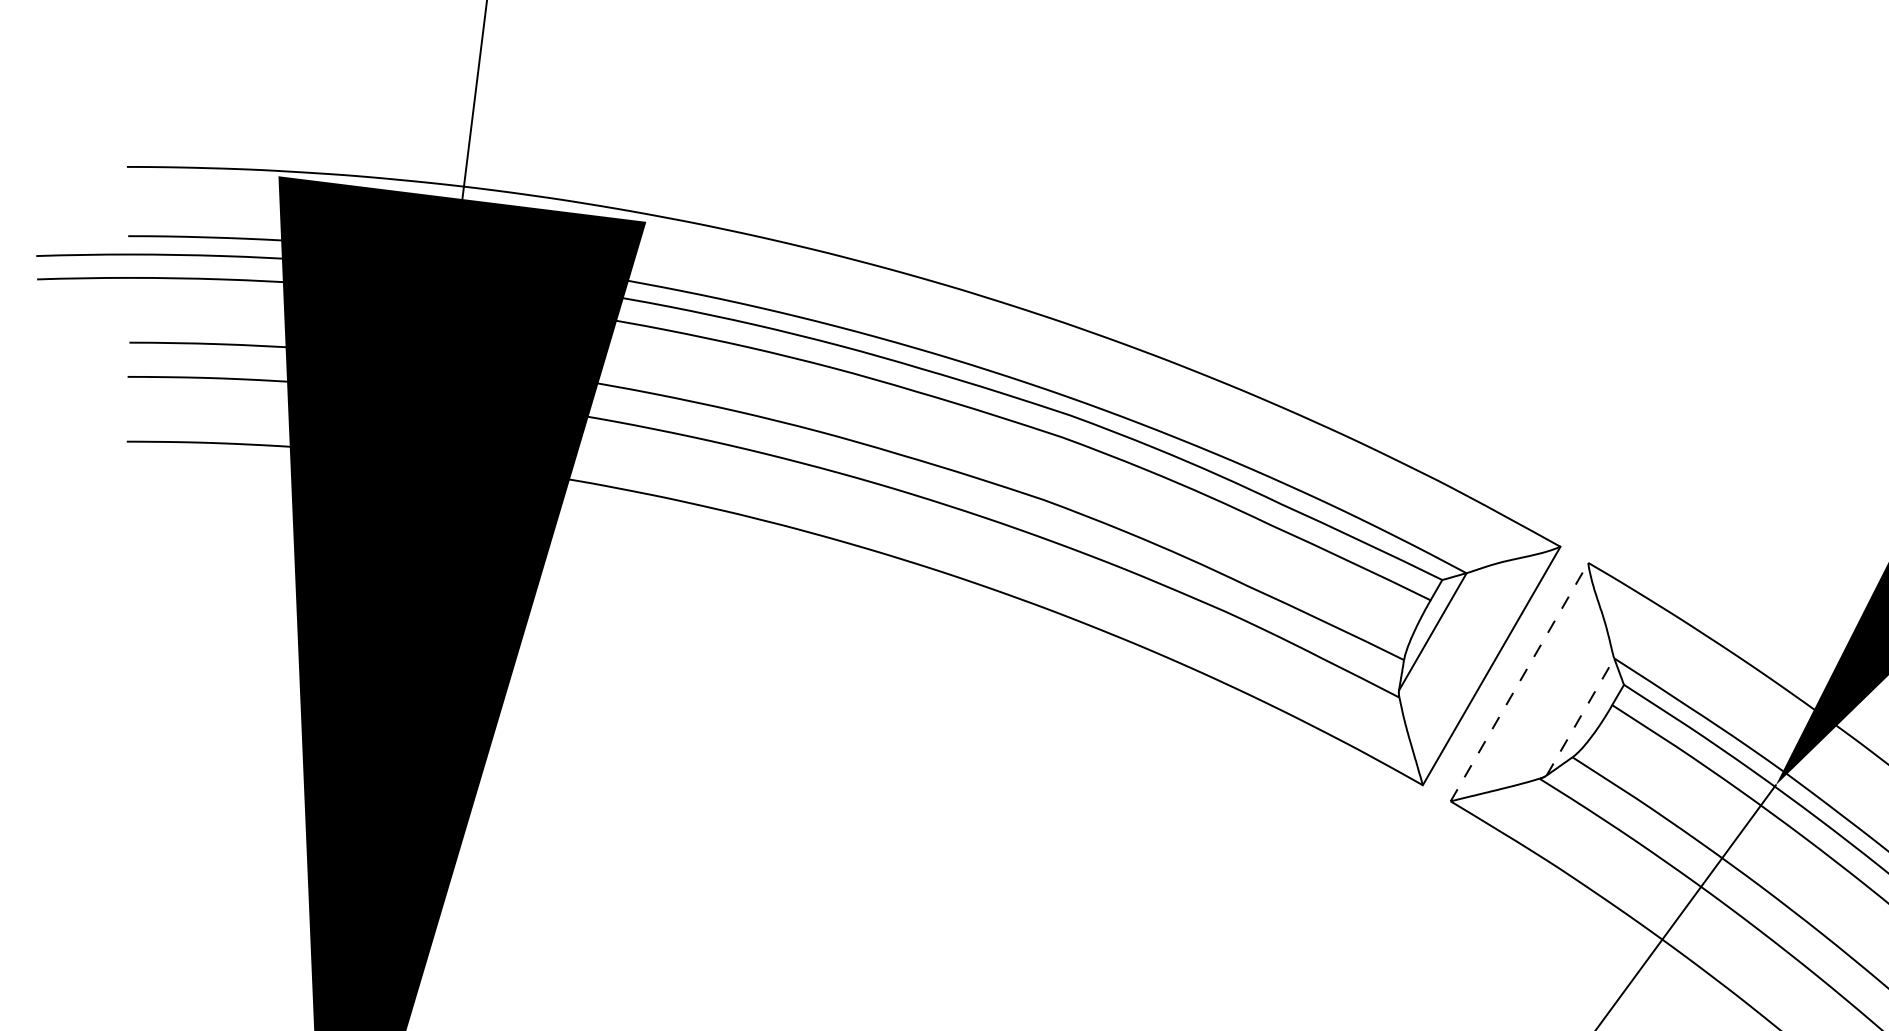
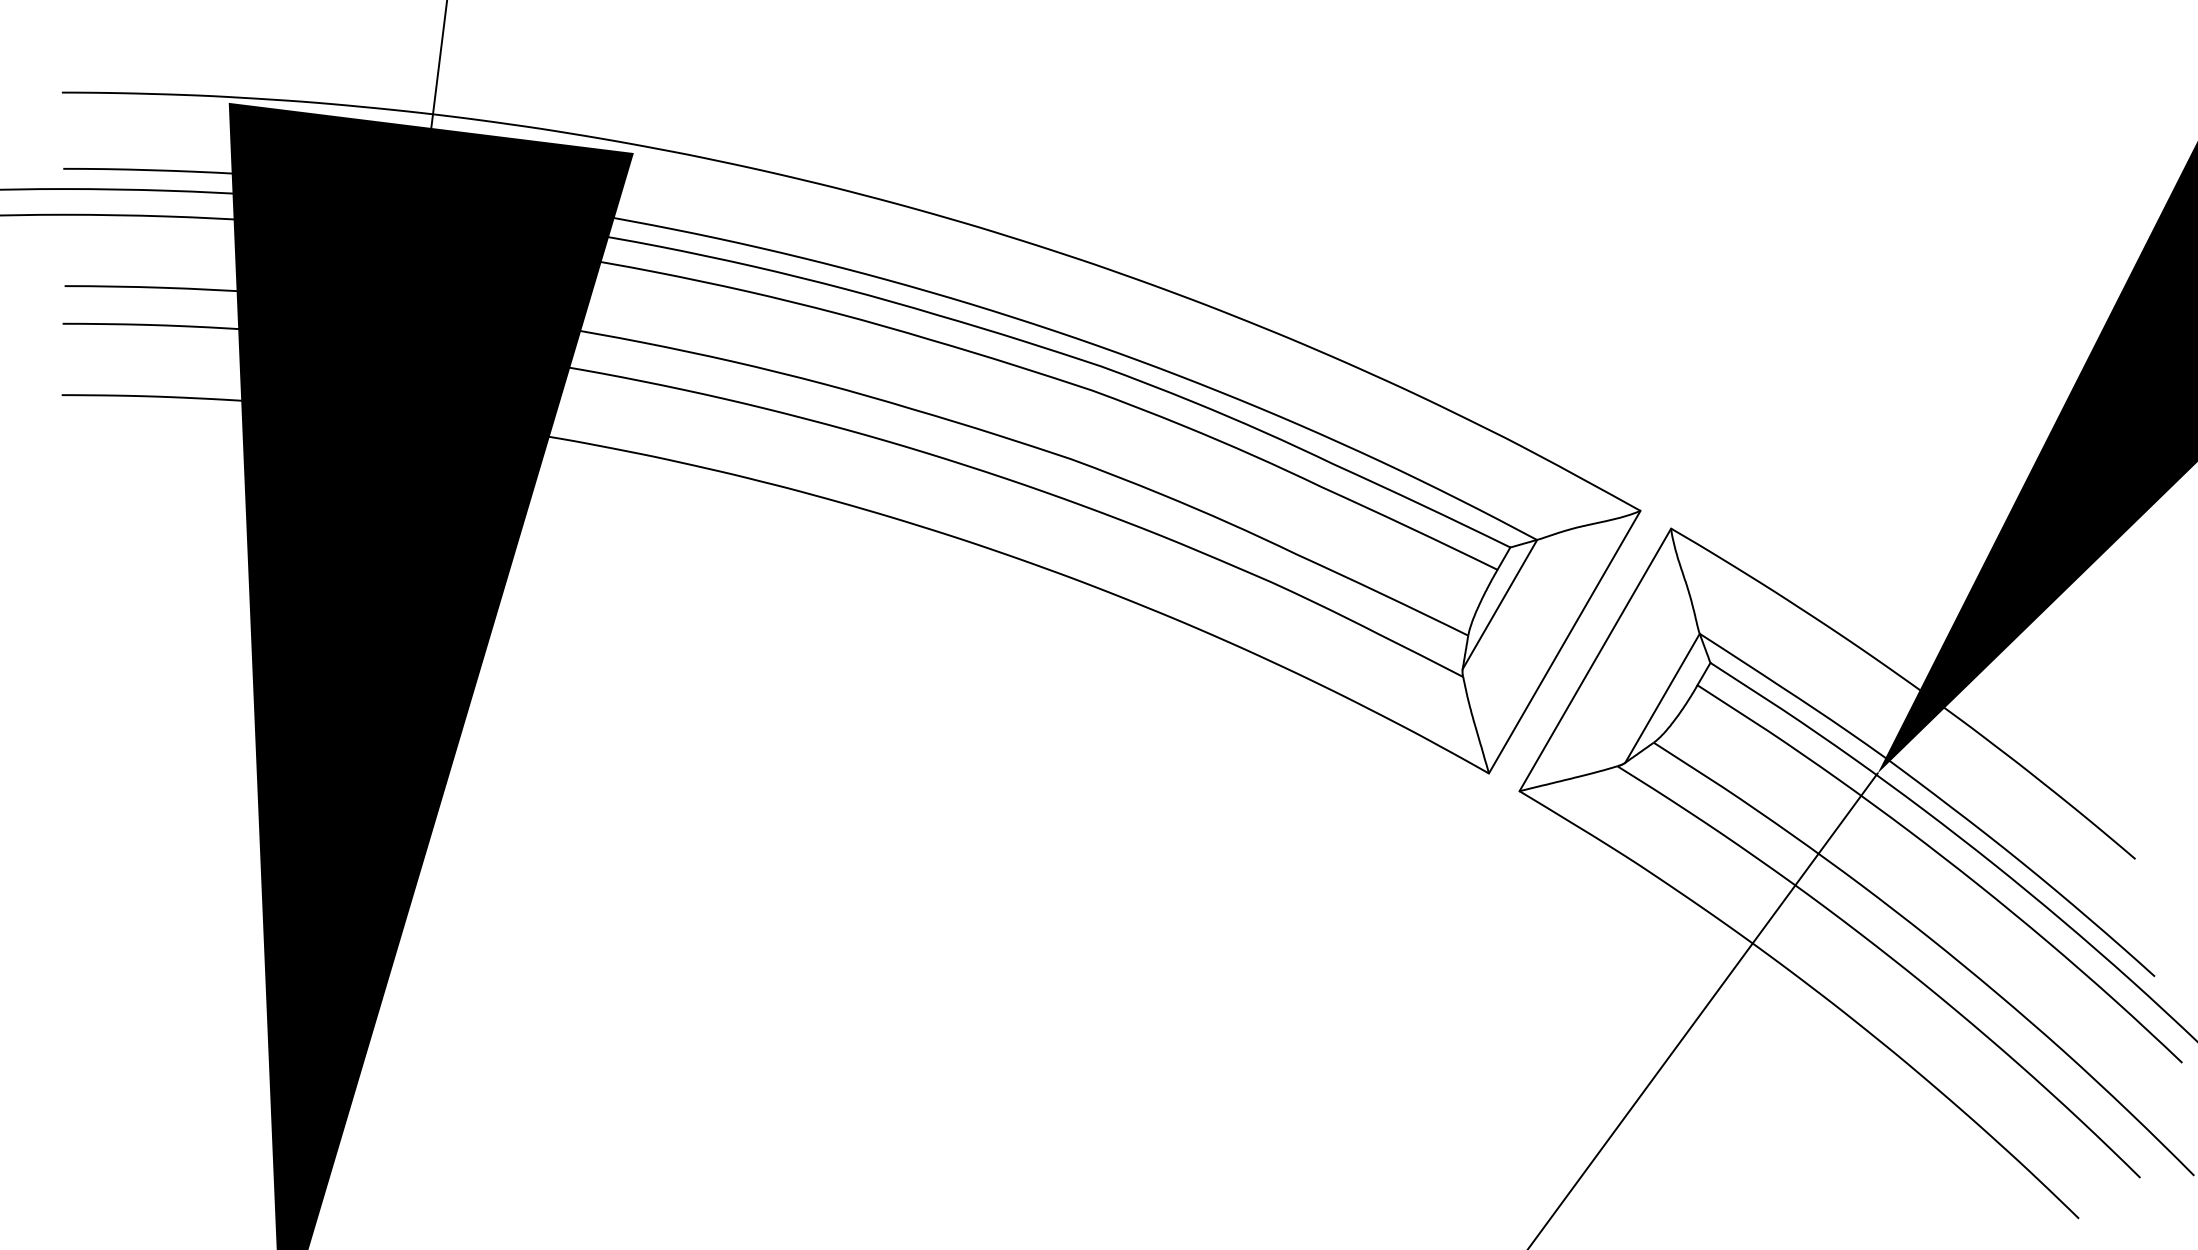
line: (1519, 681) -> (1595, 659), dashed -> solid
line: (1580, 717) -> (1662, 698), dashed -> solid

